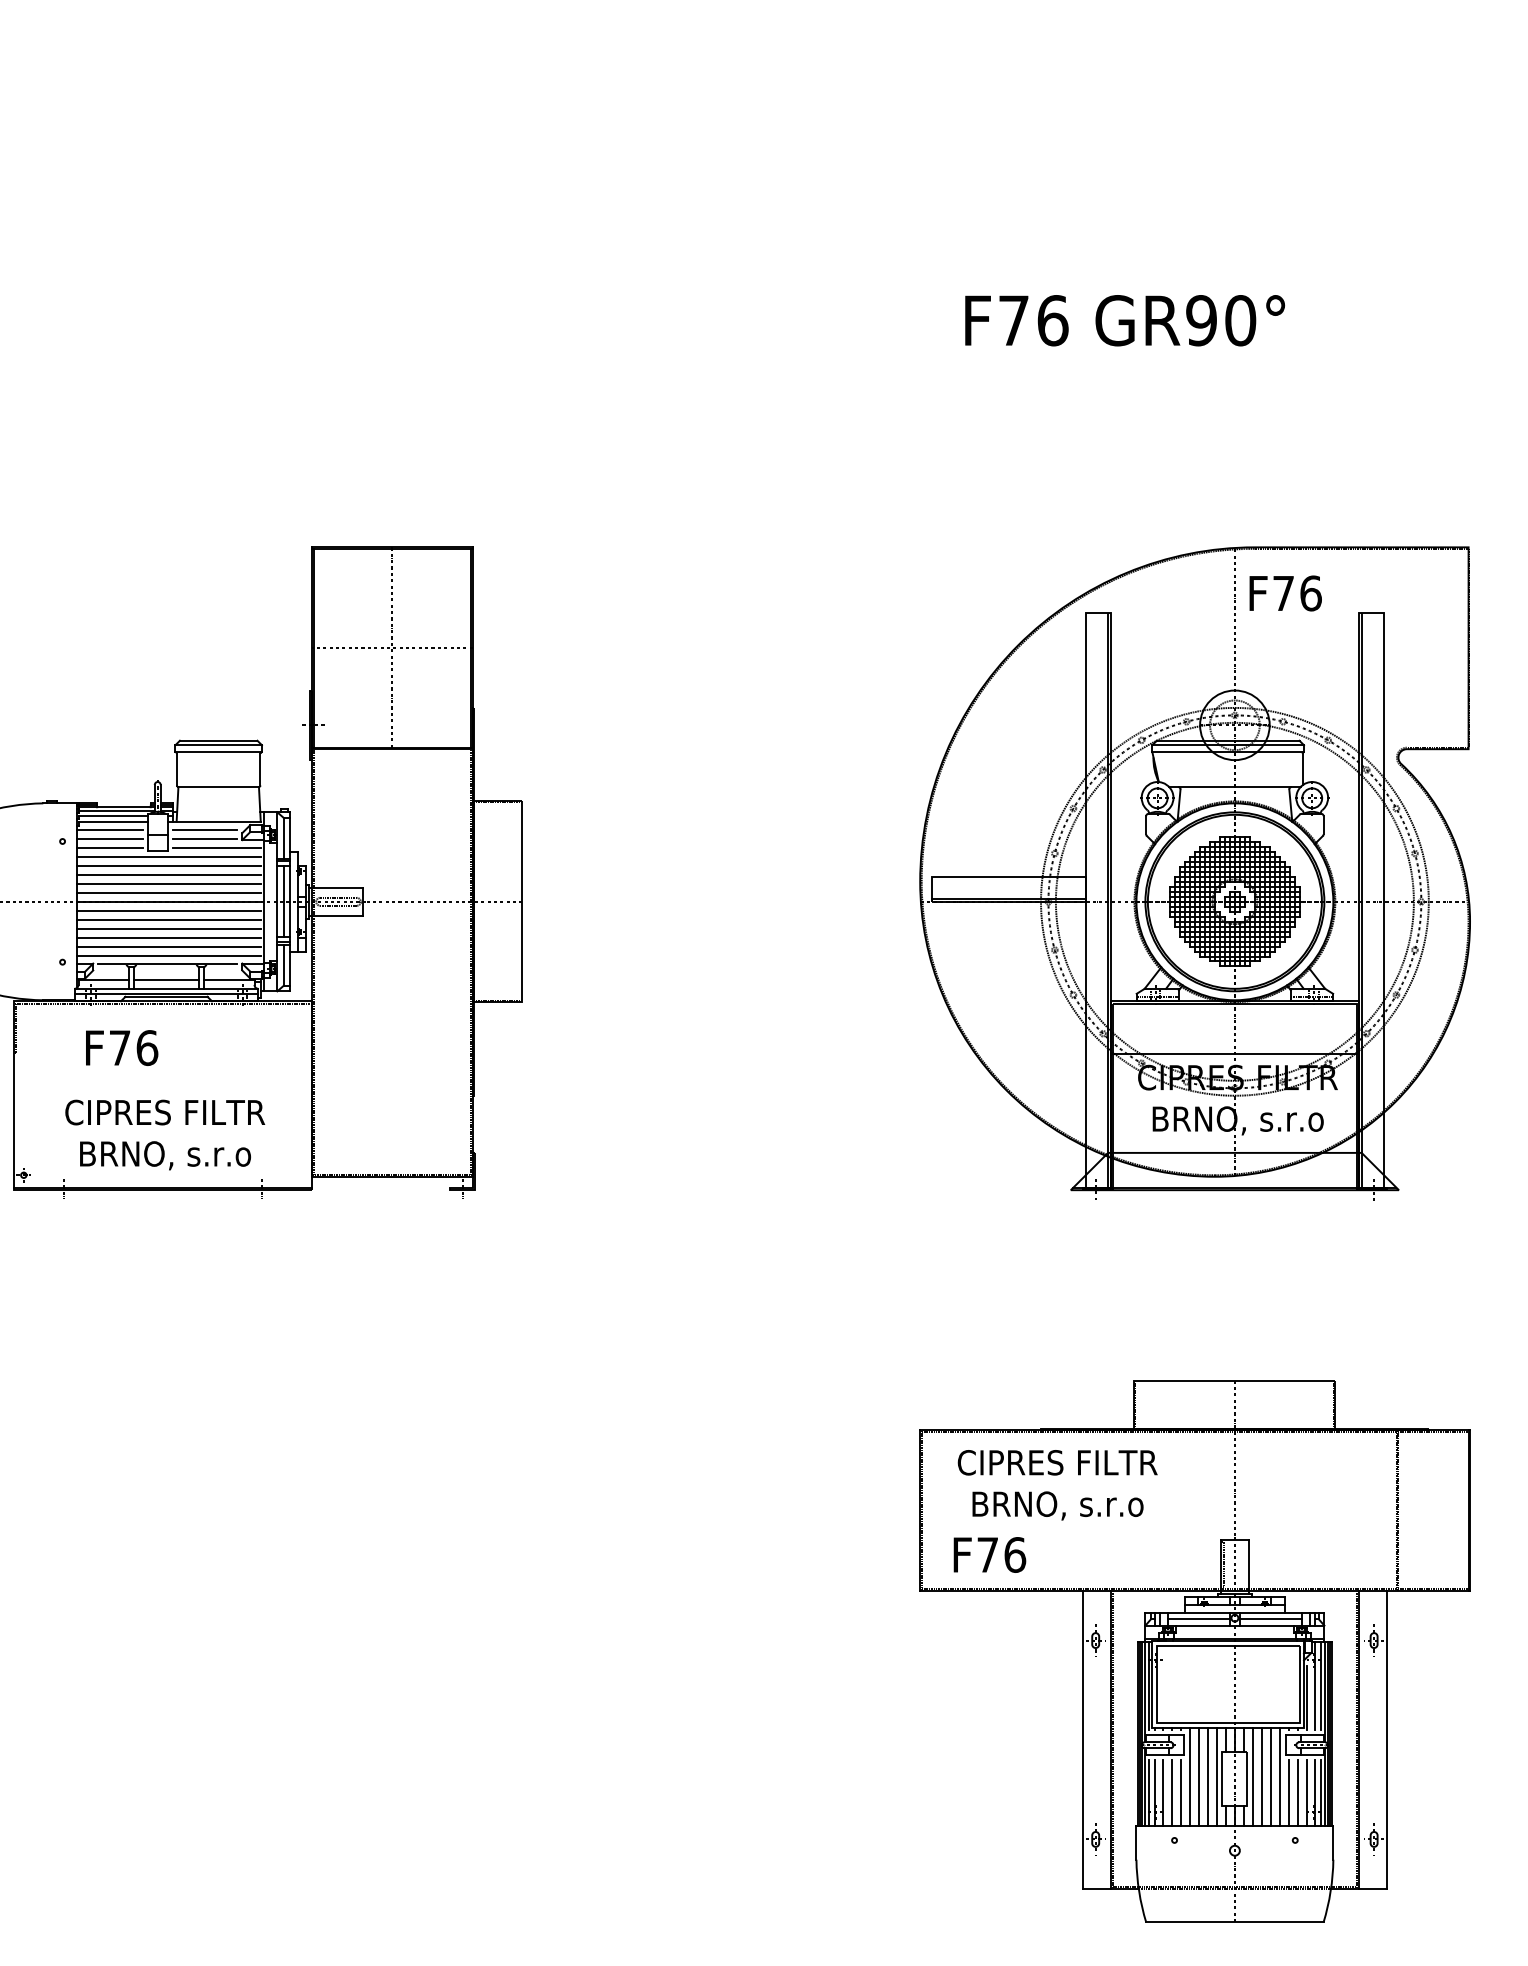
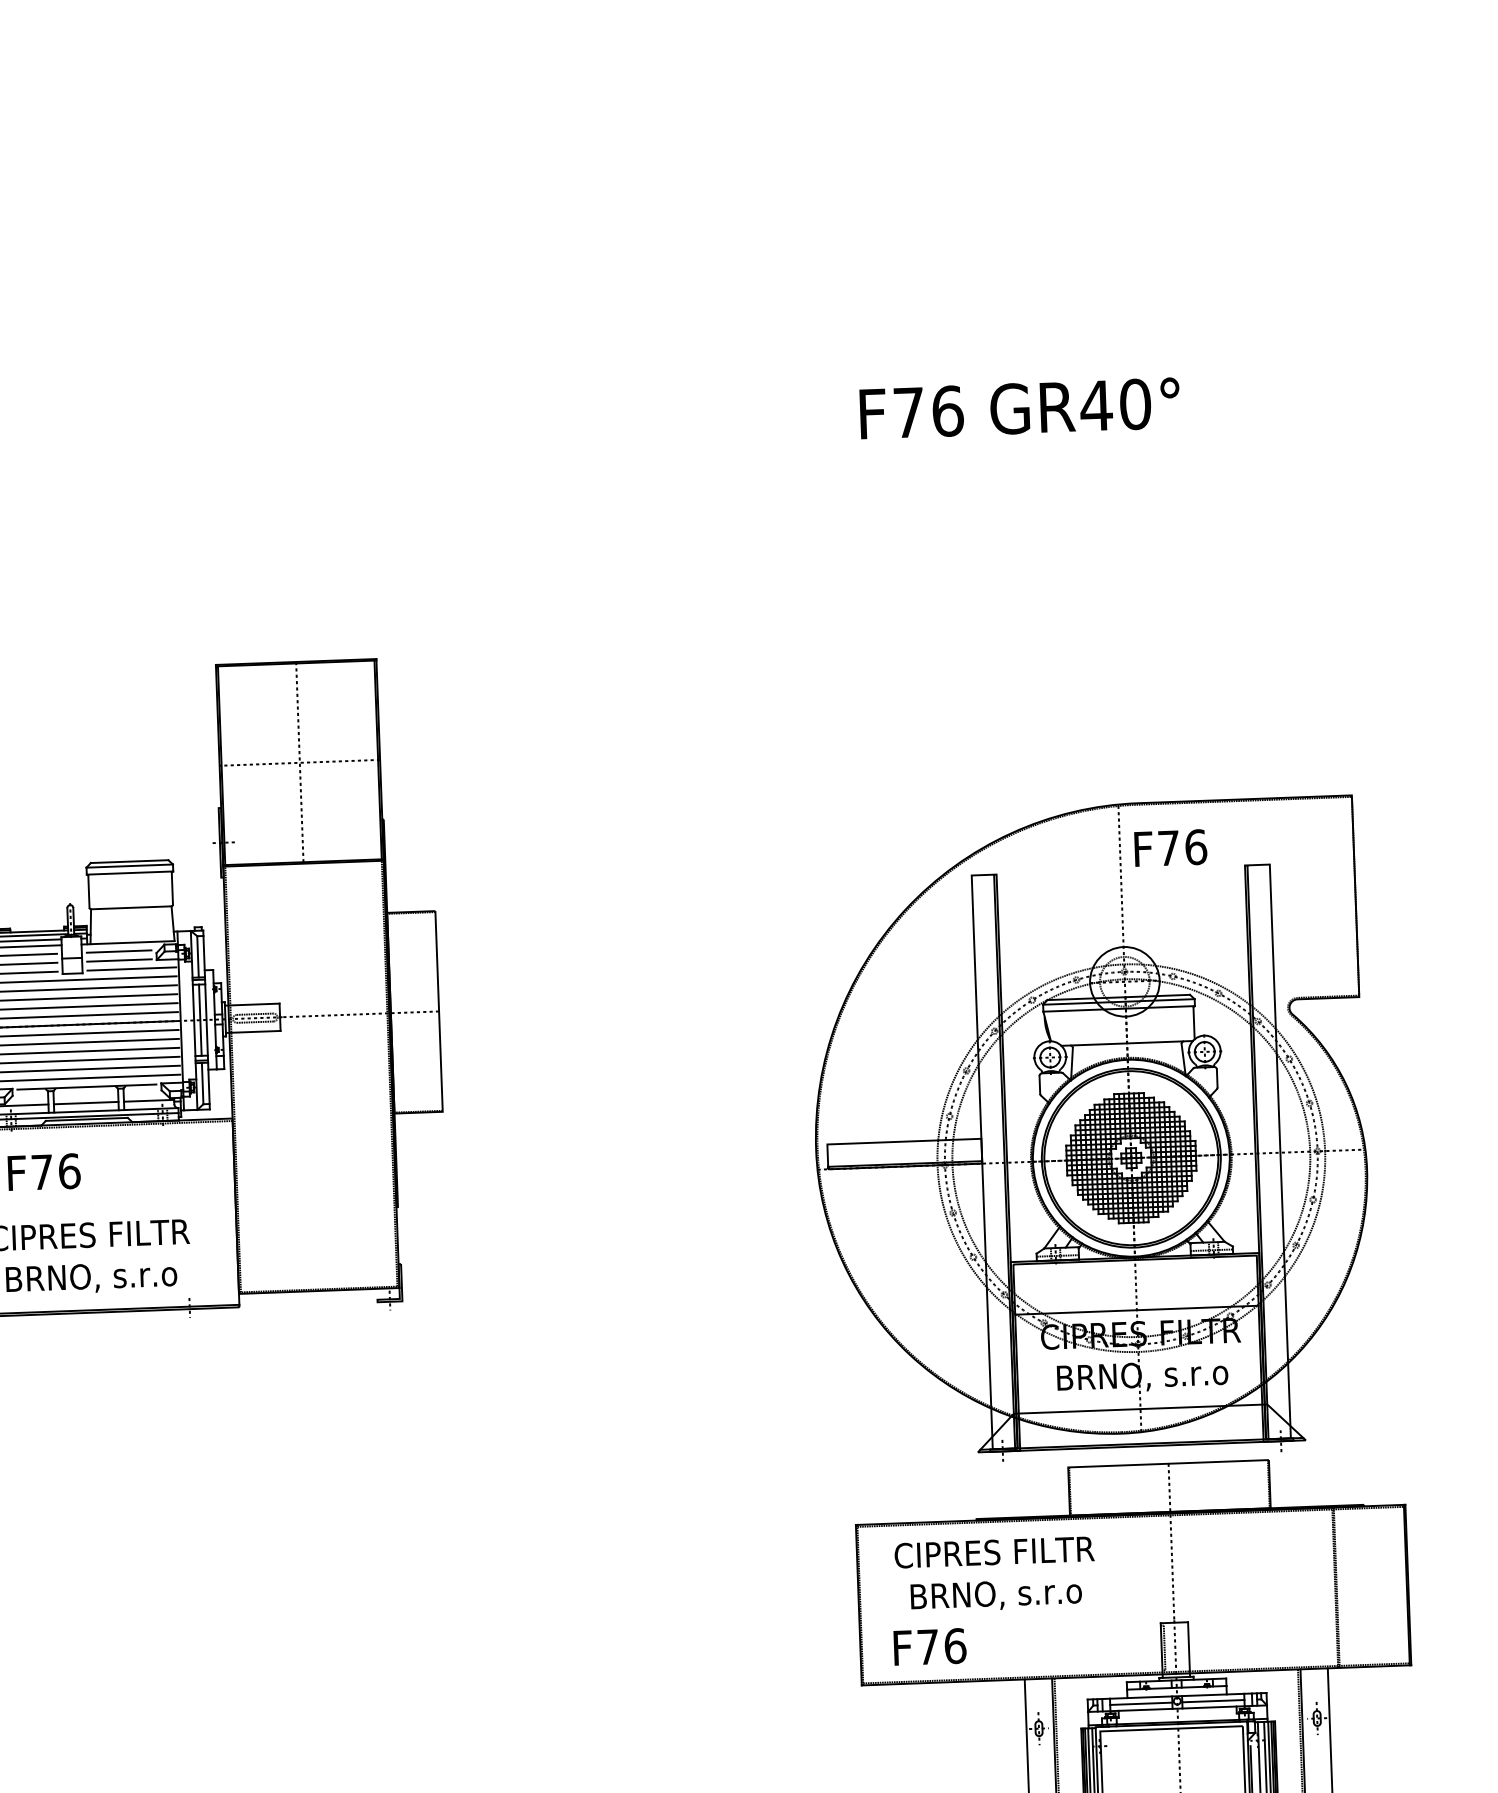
text: (1201, 320) -> (1096, 405), GR90° -> GR40°
part: (1194, 873) -> (1089, 1131), moved

